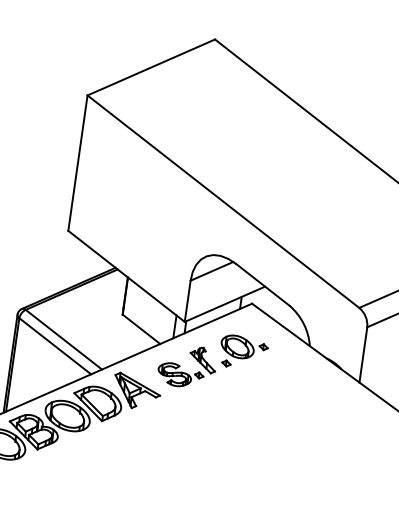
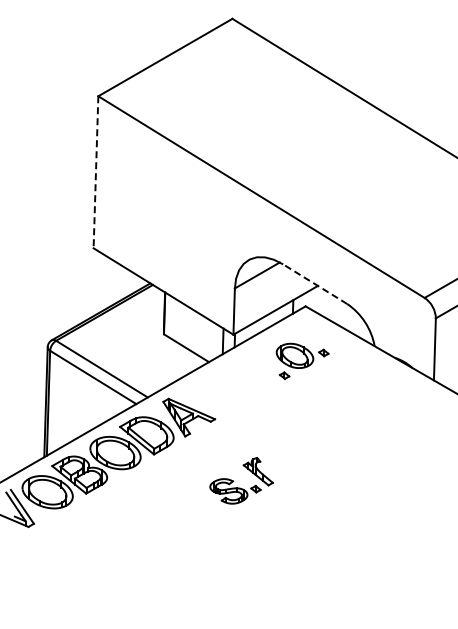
line: (77, 163) -> (95, 172), solid -> dashed
line: (263, 285) -> (315, 284), solid -> dashed
part: (180, 366) -> (234, 481), moved

